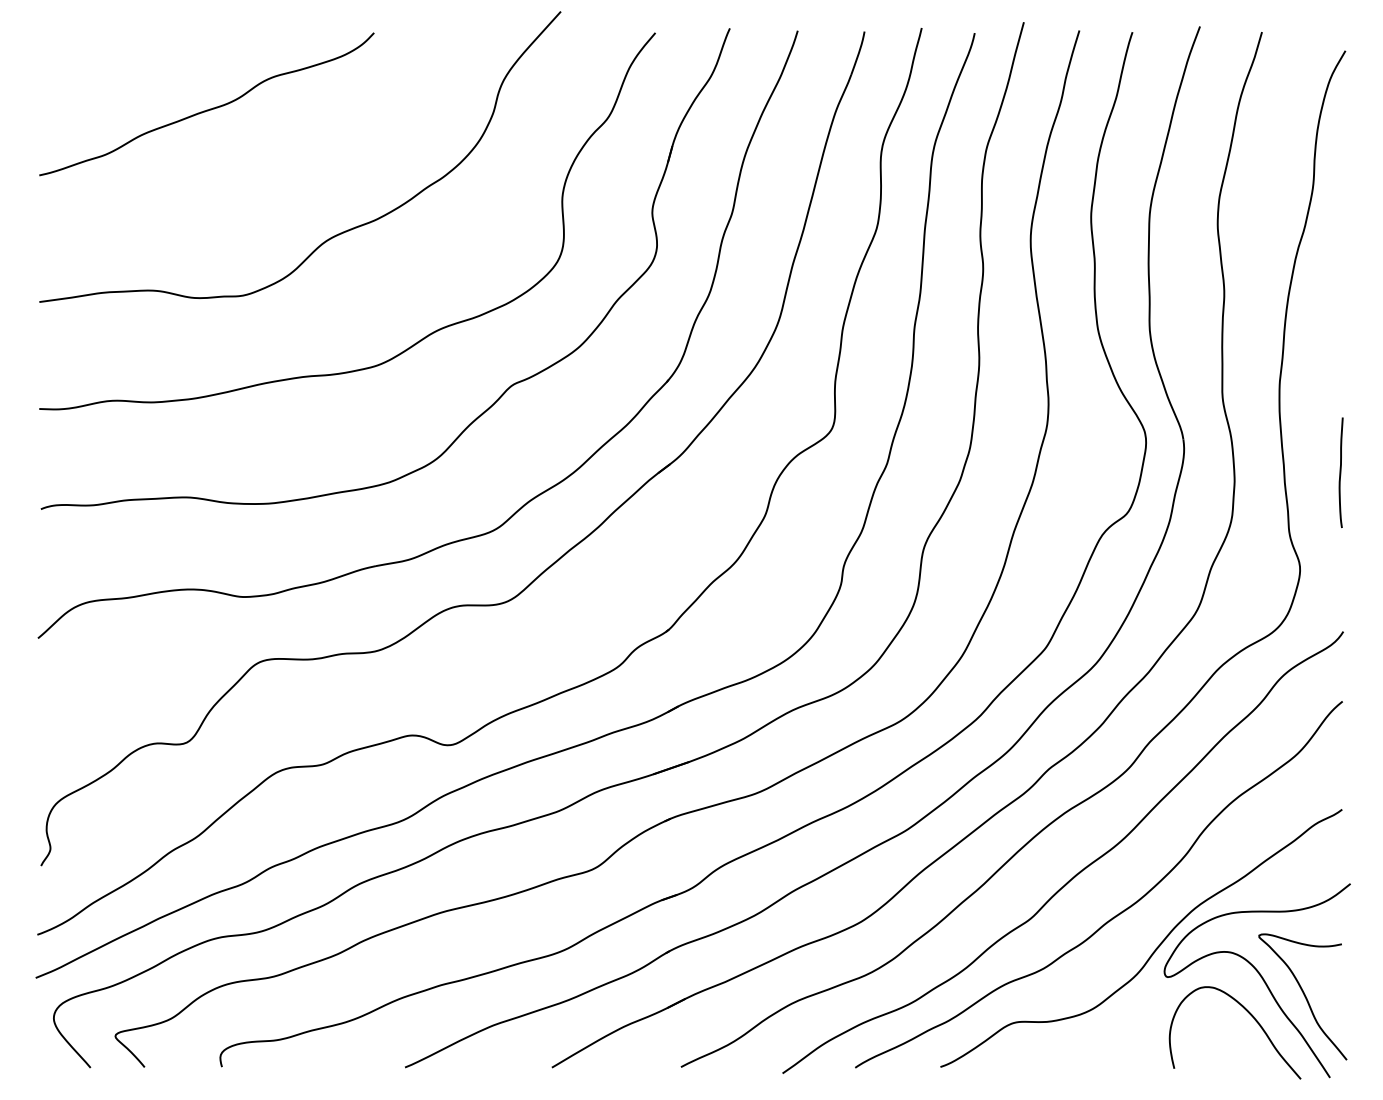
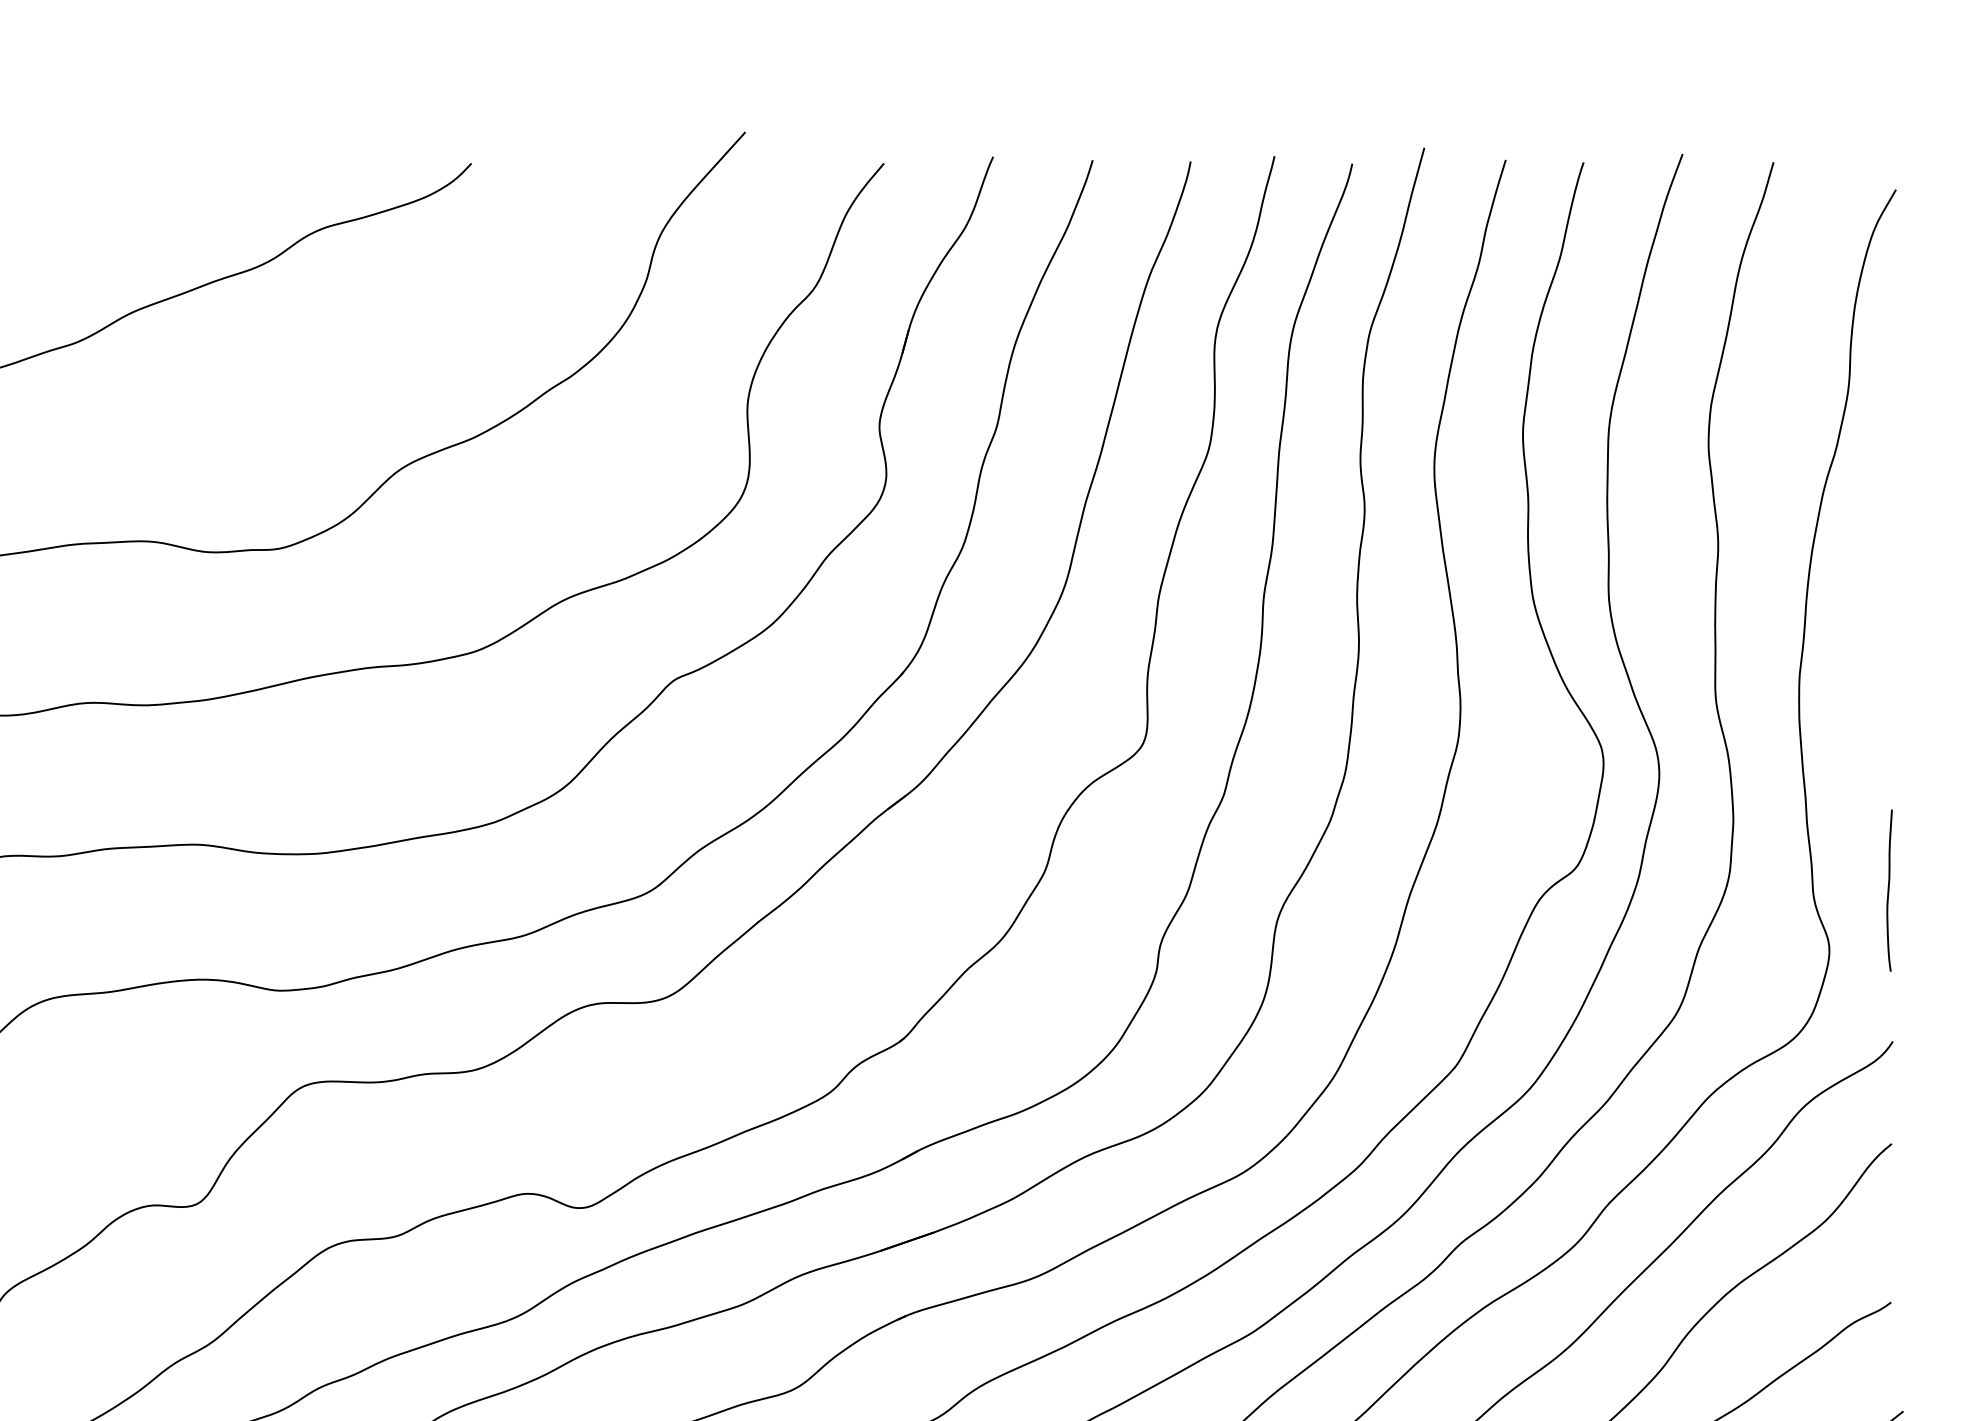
curve: (1340, 472) -> (1888, 890), moved

